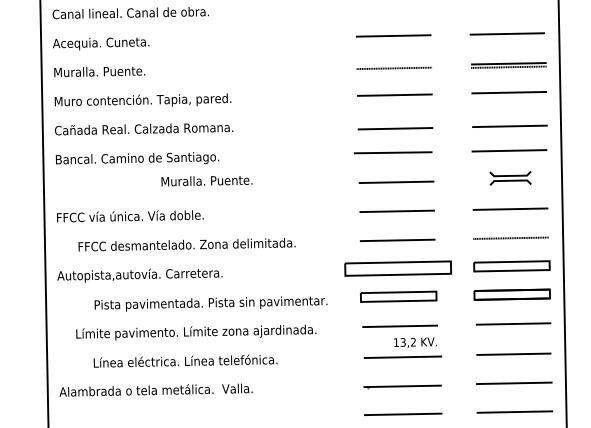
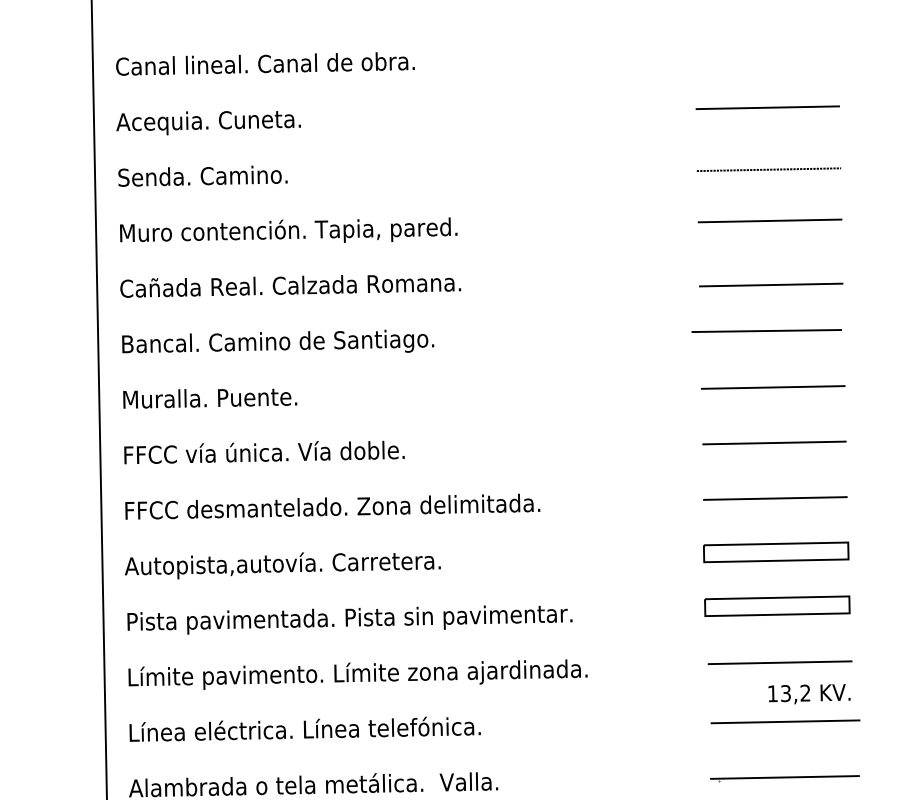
text: (99, 71) -> (205, 175), Muralla. Puente. -> Senda. Camino.
text: (206, 181) -> (209, 399), moved
text: (186, 244) -> (331, 506), moved
part: (397, 268) -> (775, 552), size x0.71
text: (210, 303) -> (348, 619), moved
text: (196, 332) -> (358, 674), moved
text: (185, 360) -> (304, 728), moved

